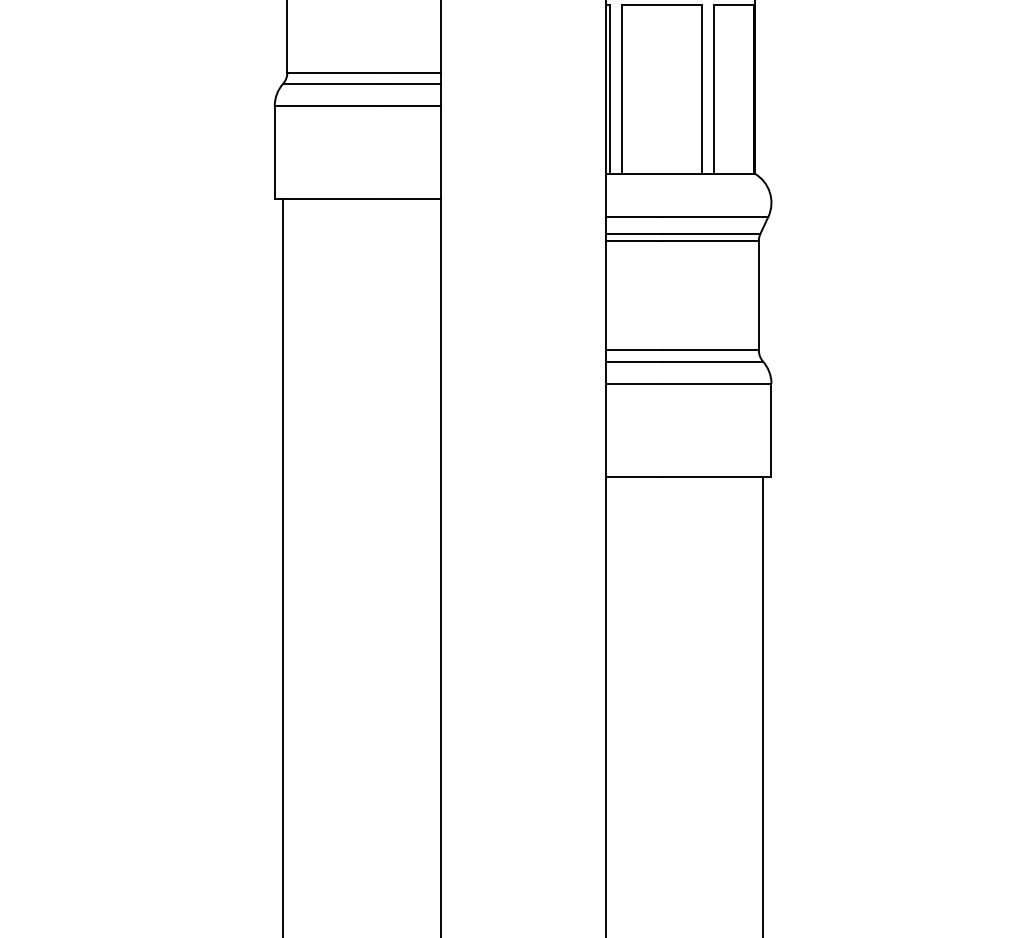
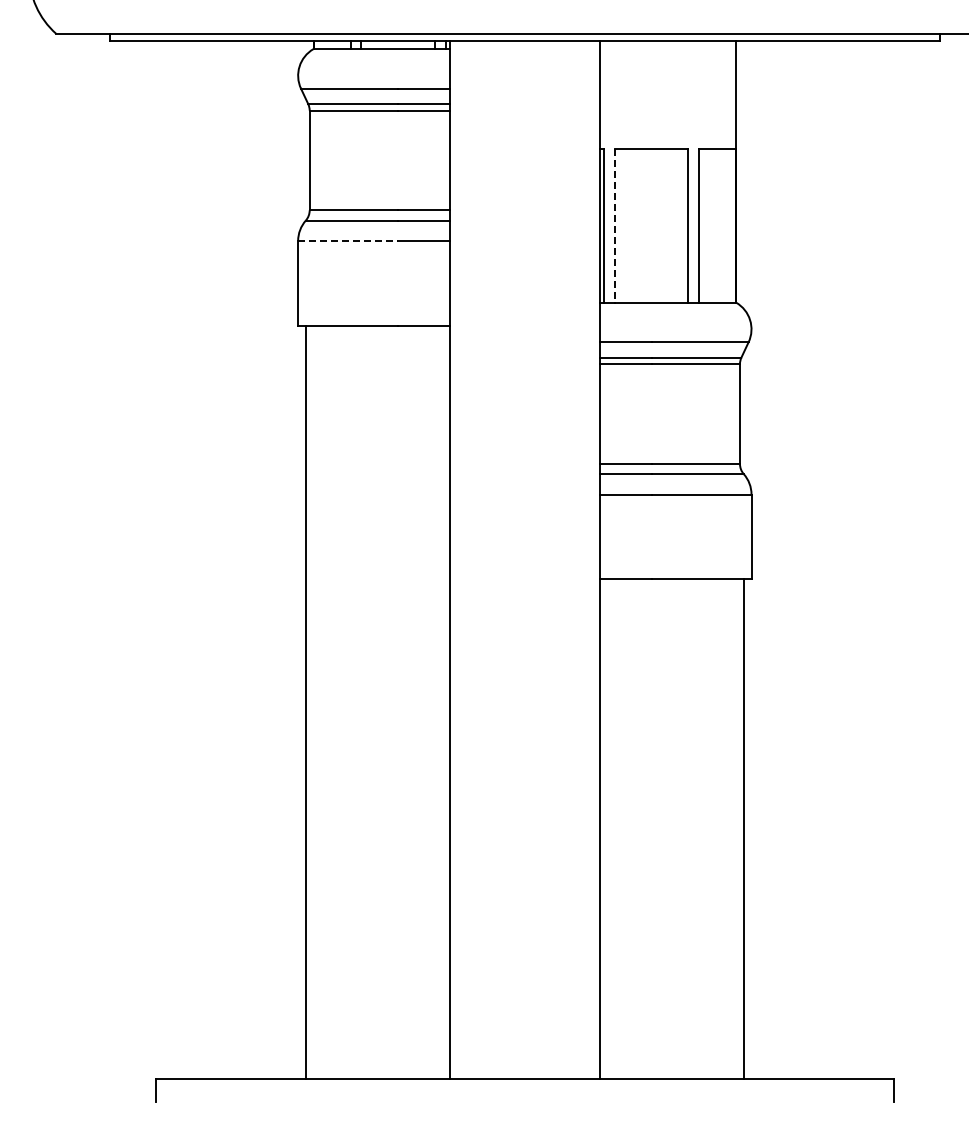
line: (621, 89) -> (614, 225), solid -> dashed
line: (329, 105) -> (348, 240), solid -> dashed

